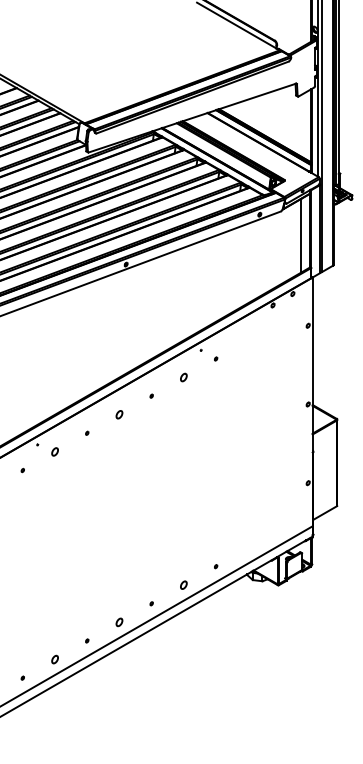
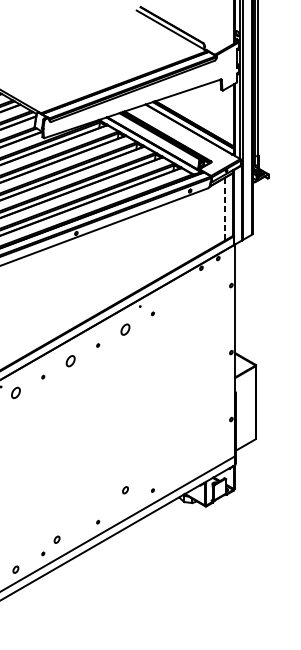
line: (301, 235) -> (225, 208), solid -> dashed
part: (183, 377) -> (125, 329), size x1.6
part: (119, 414) -> (70, 361), size x1.6
part: (54, 451) -> (15, 392), size x1.6
part: (183, 584) -> (125, 489), moved
part: (119, 622) -> (57, 539), moved

